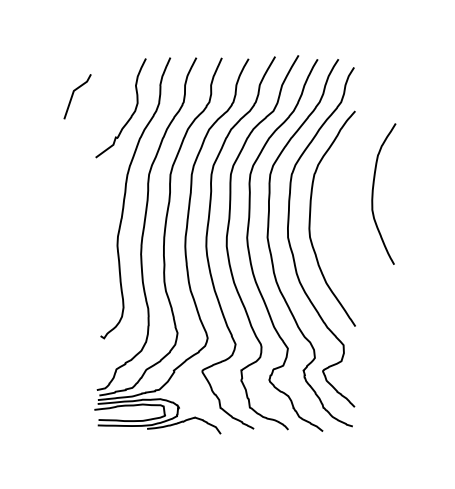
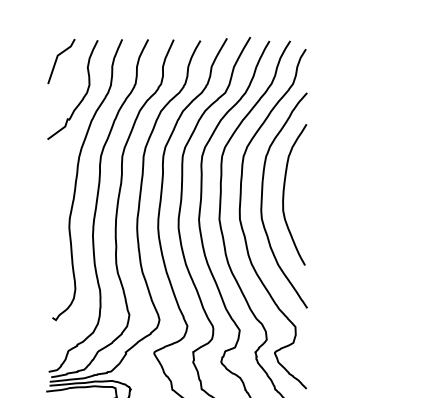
curve: (73, 95) -> (57, 60), moved
curve: (373, 193) -> (284, 194), moved

